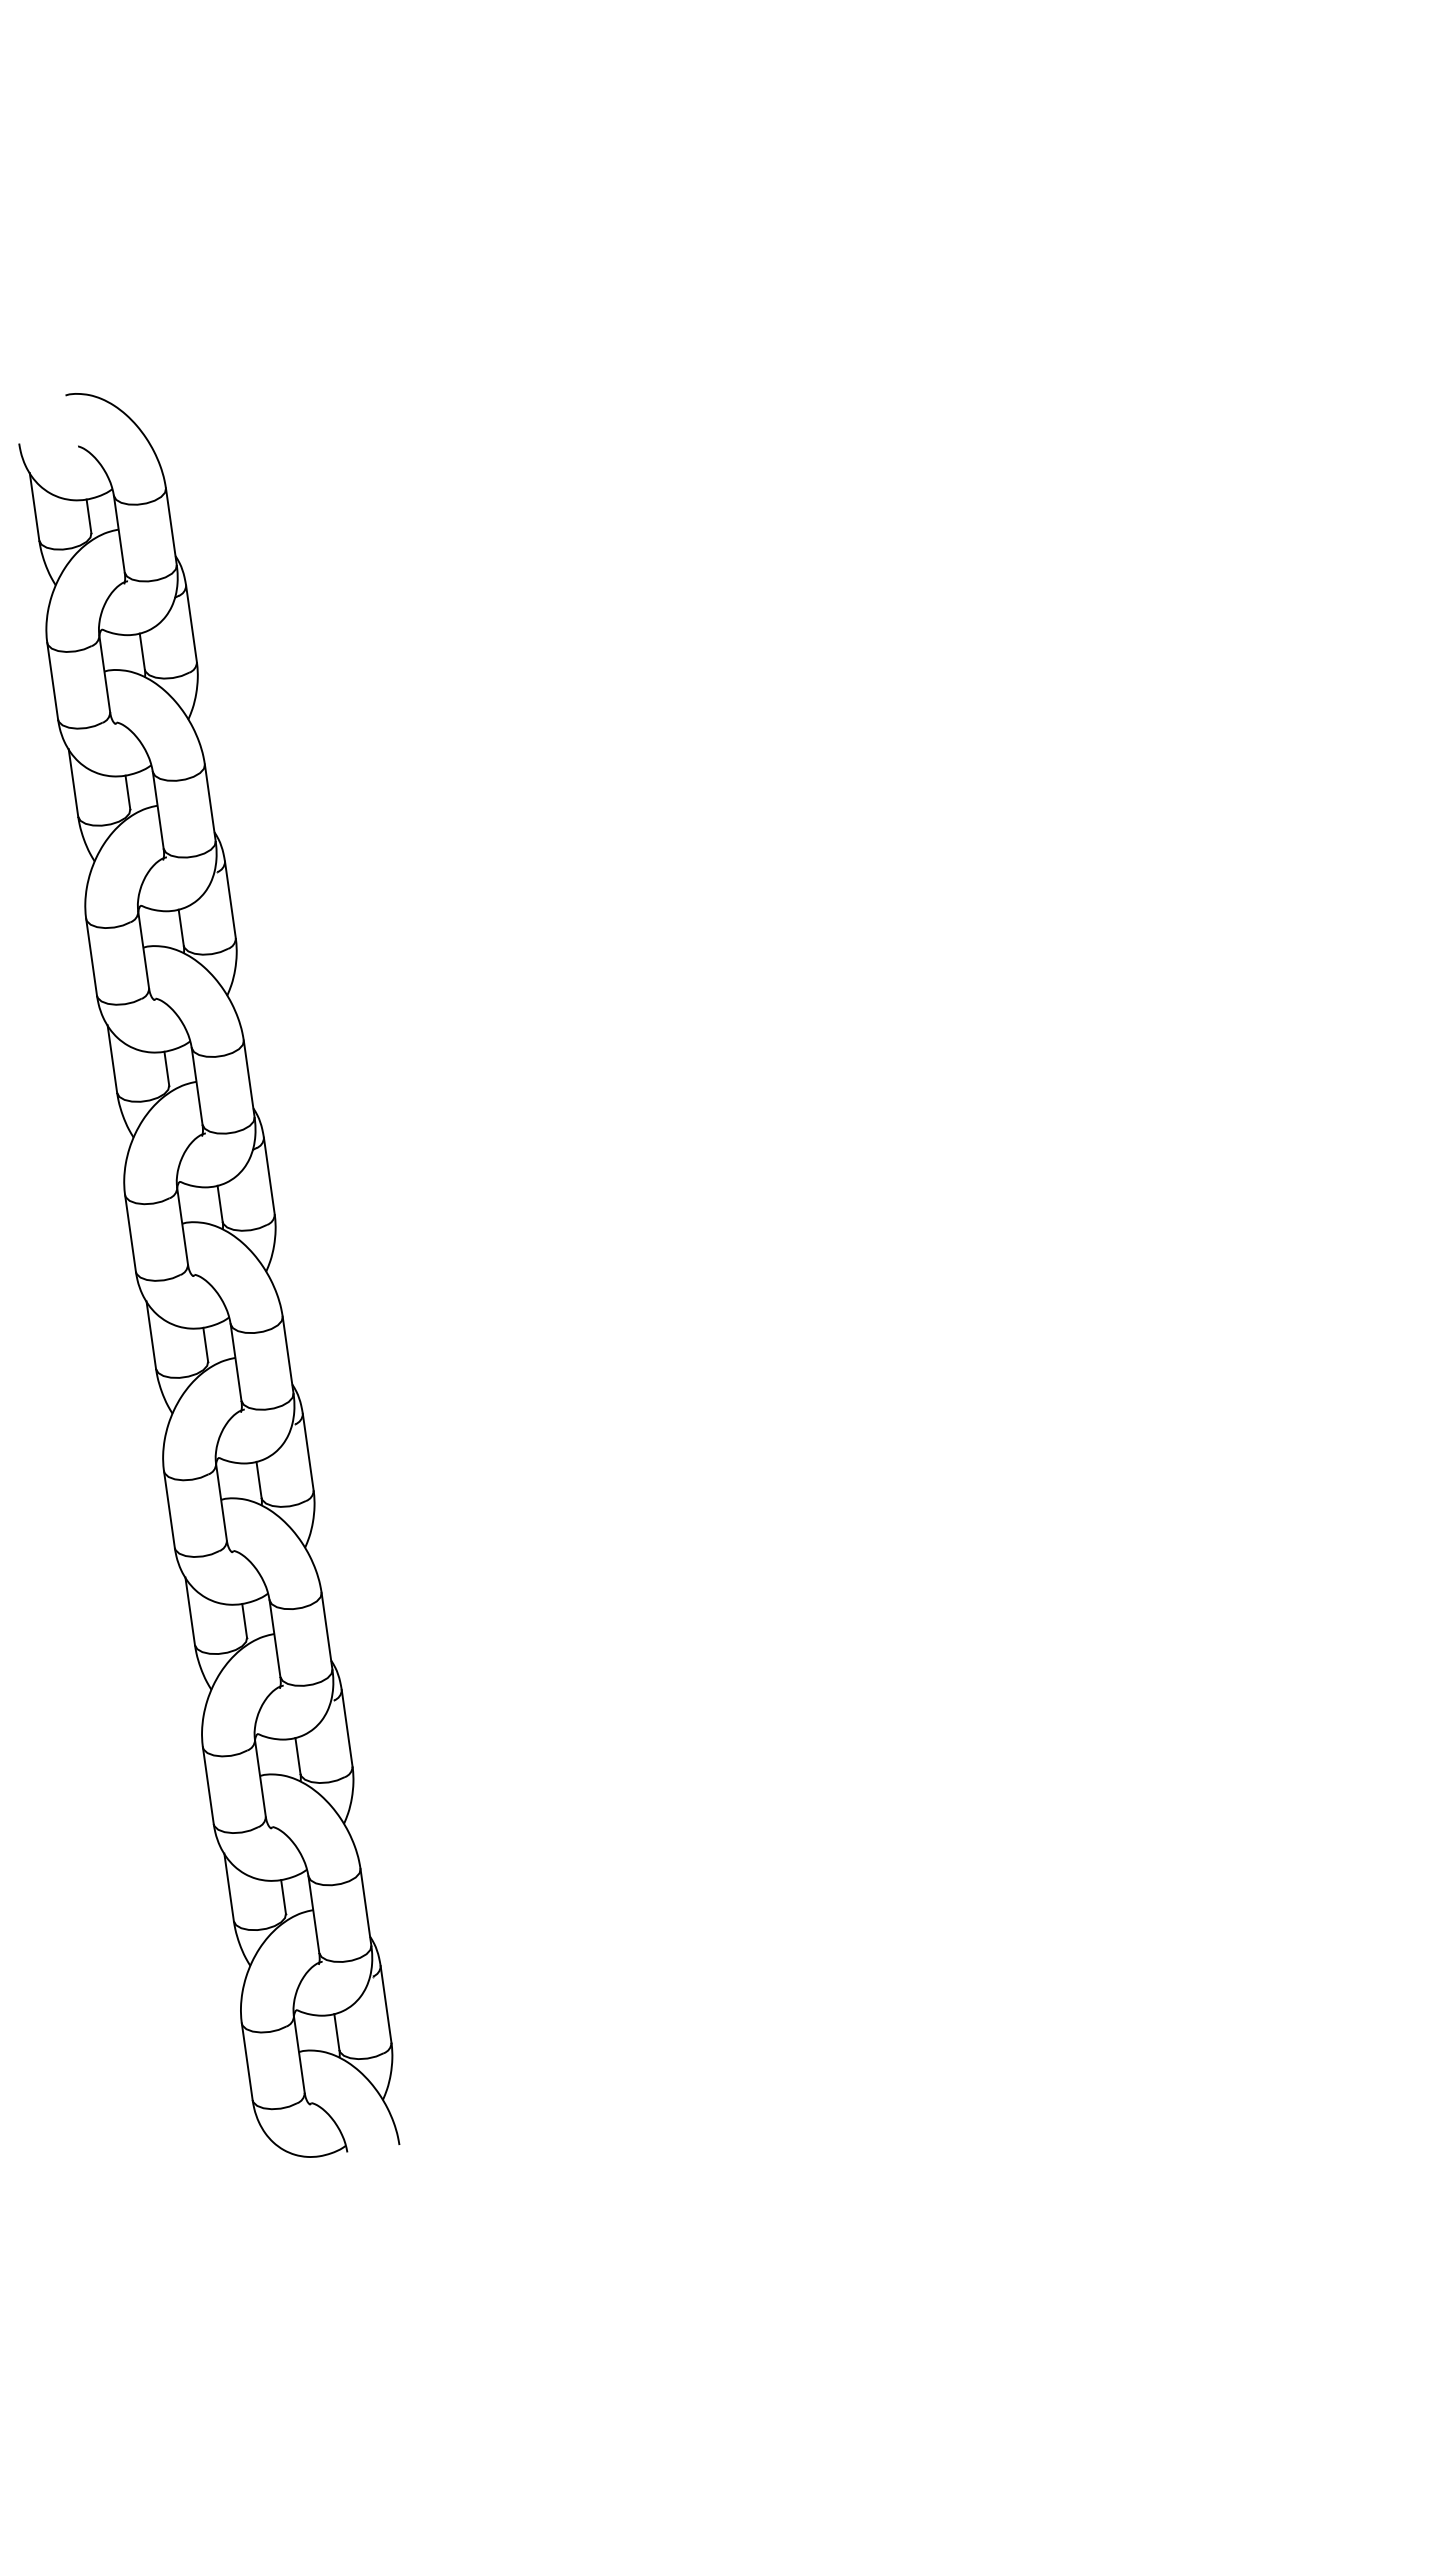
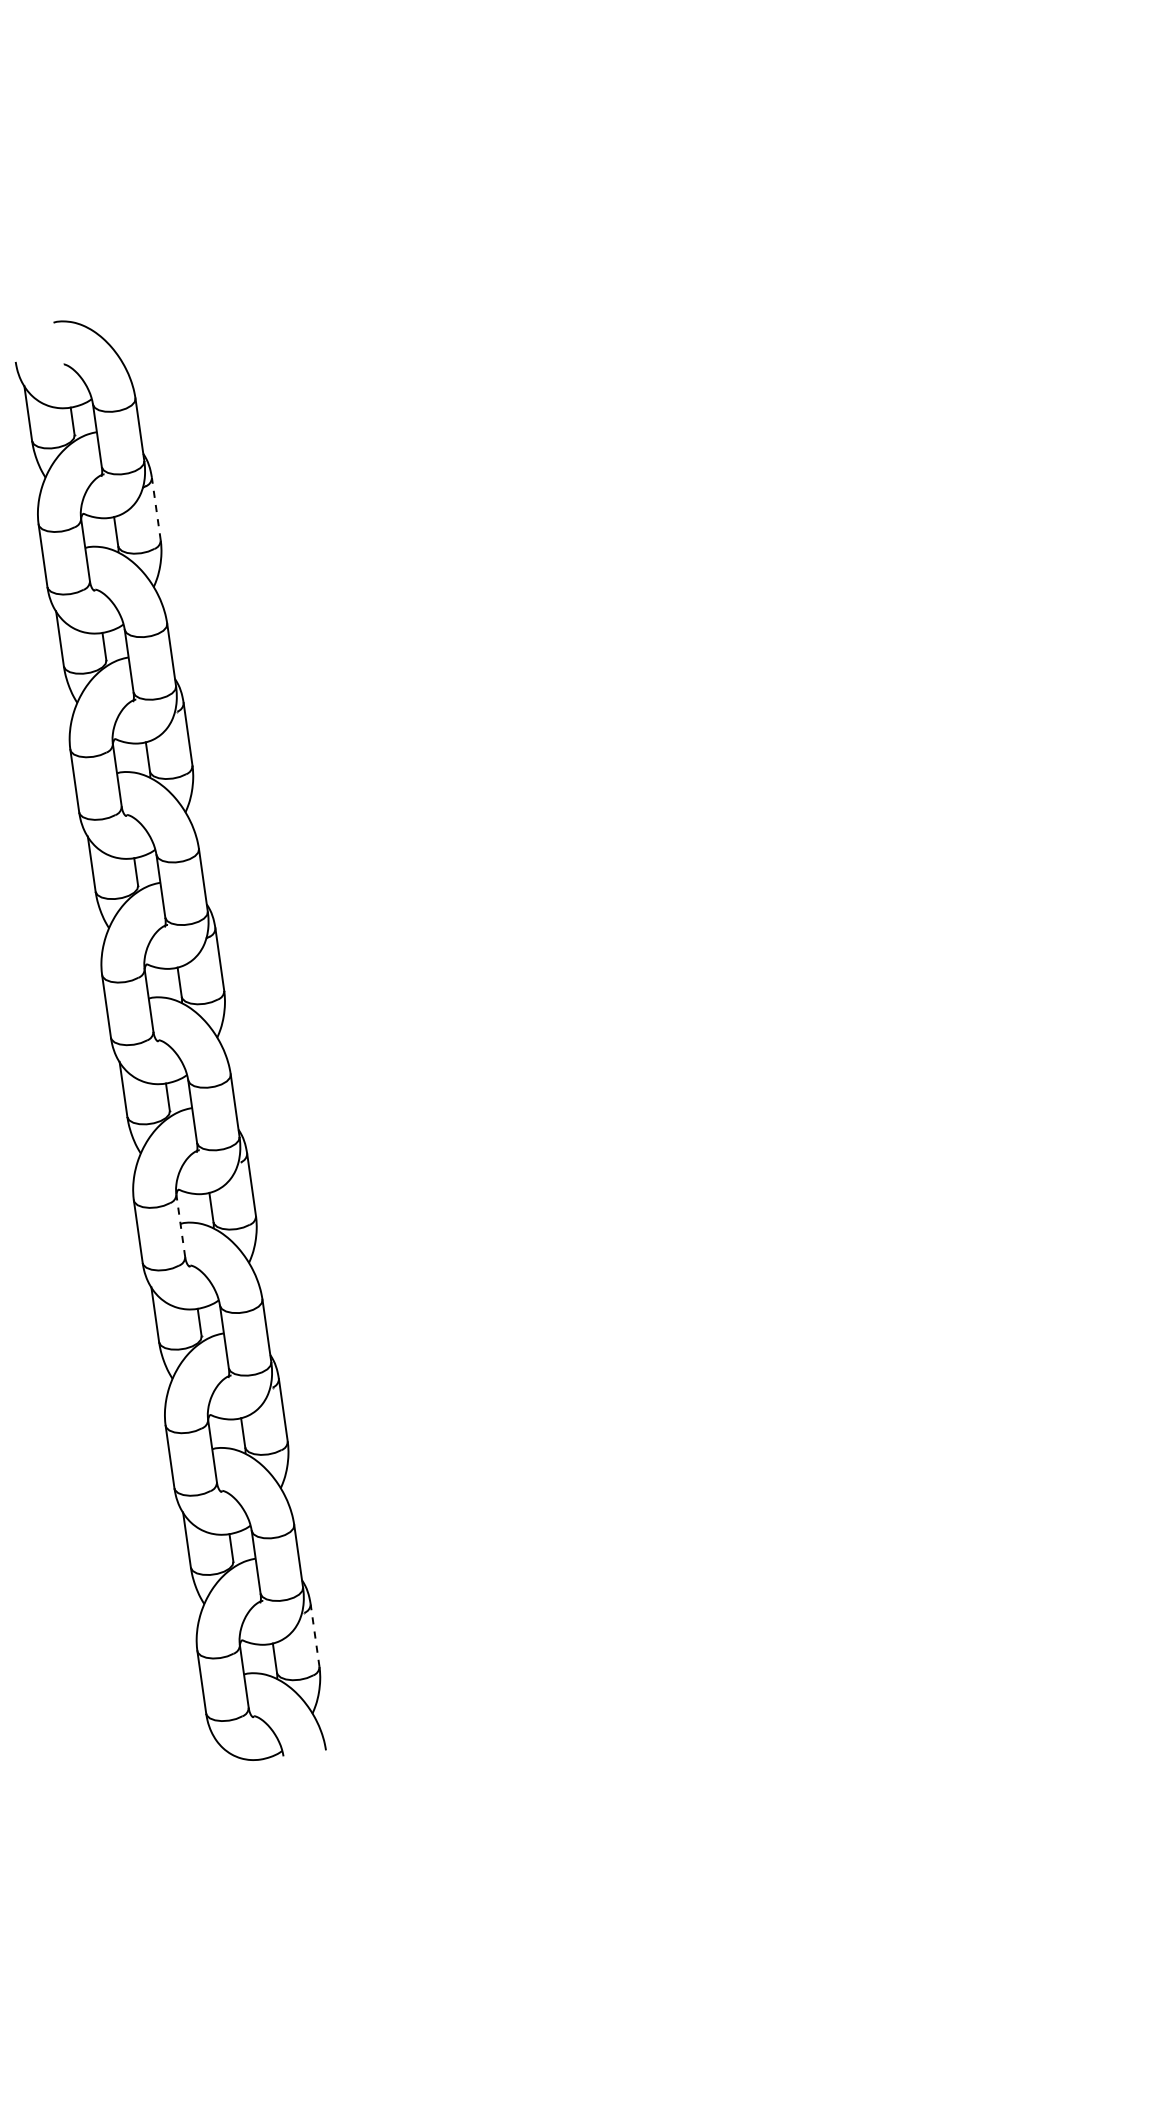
line: (191, 623) -> (156, 508), solid -> dashed
line: (221, 1502) -> (180, 1226), solid -> dashed
line: (386, 2004) -> (315, 1635), solid -> dashed

